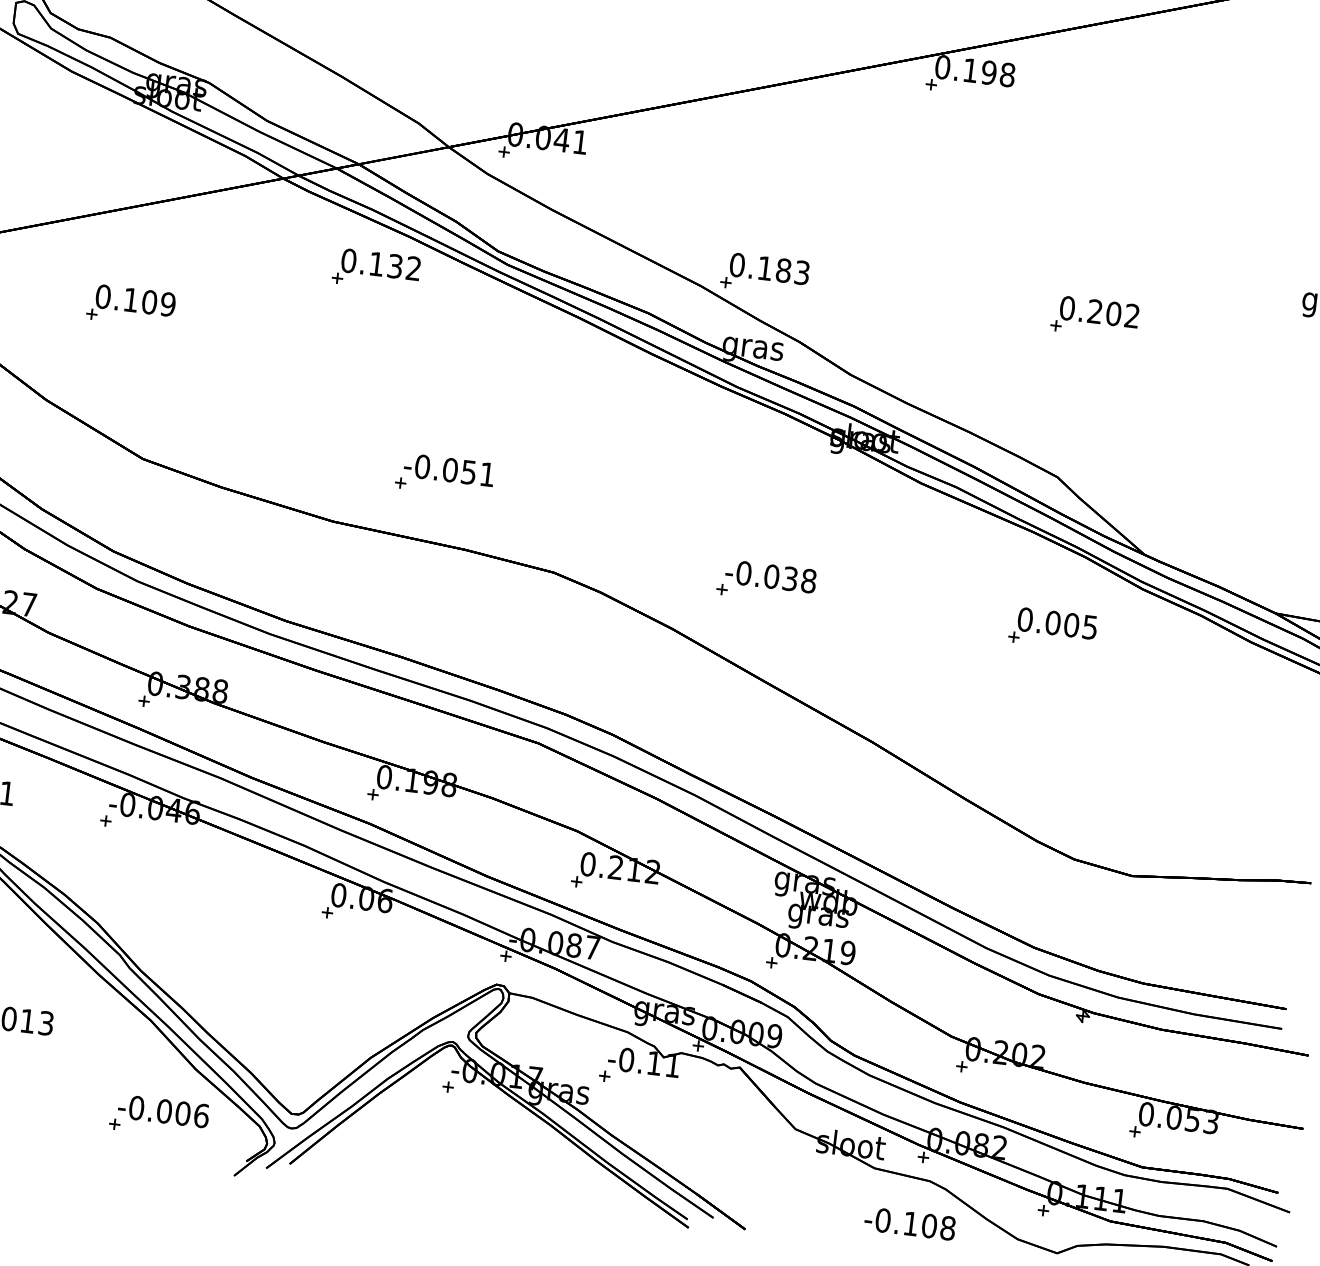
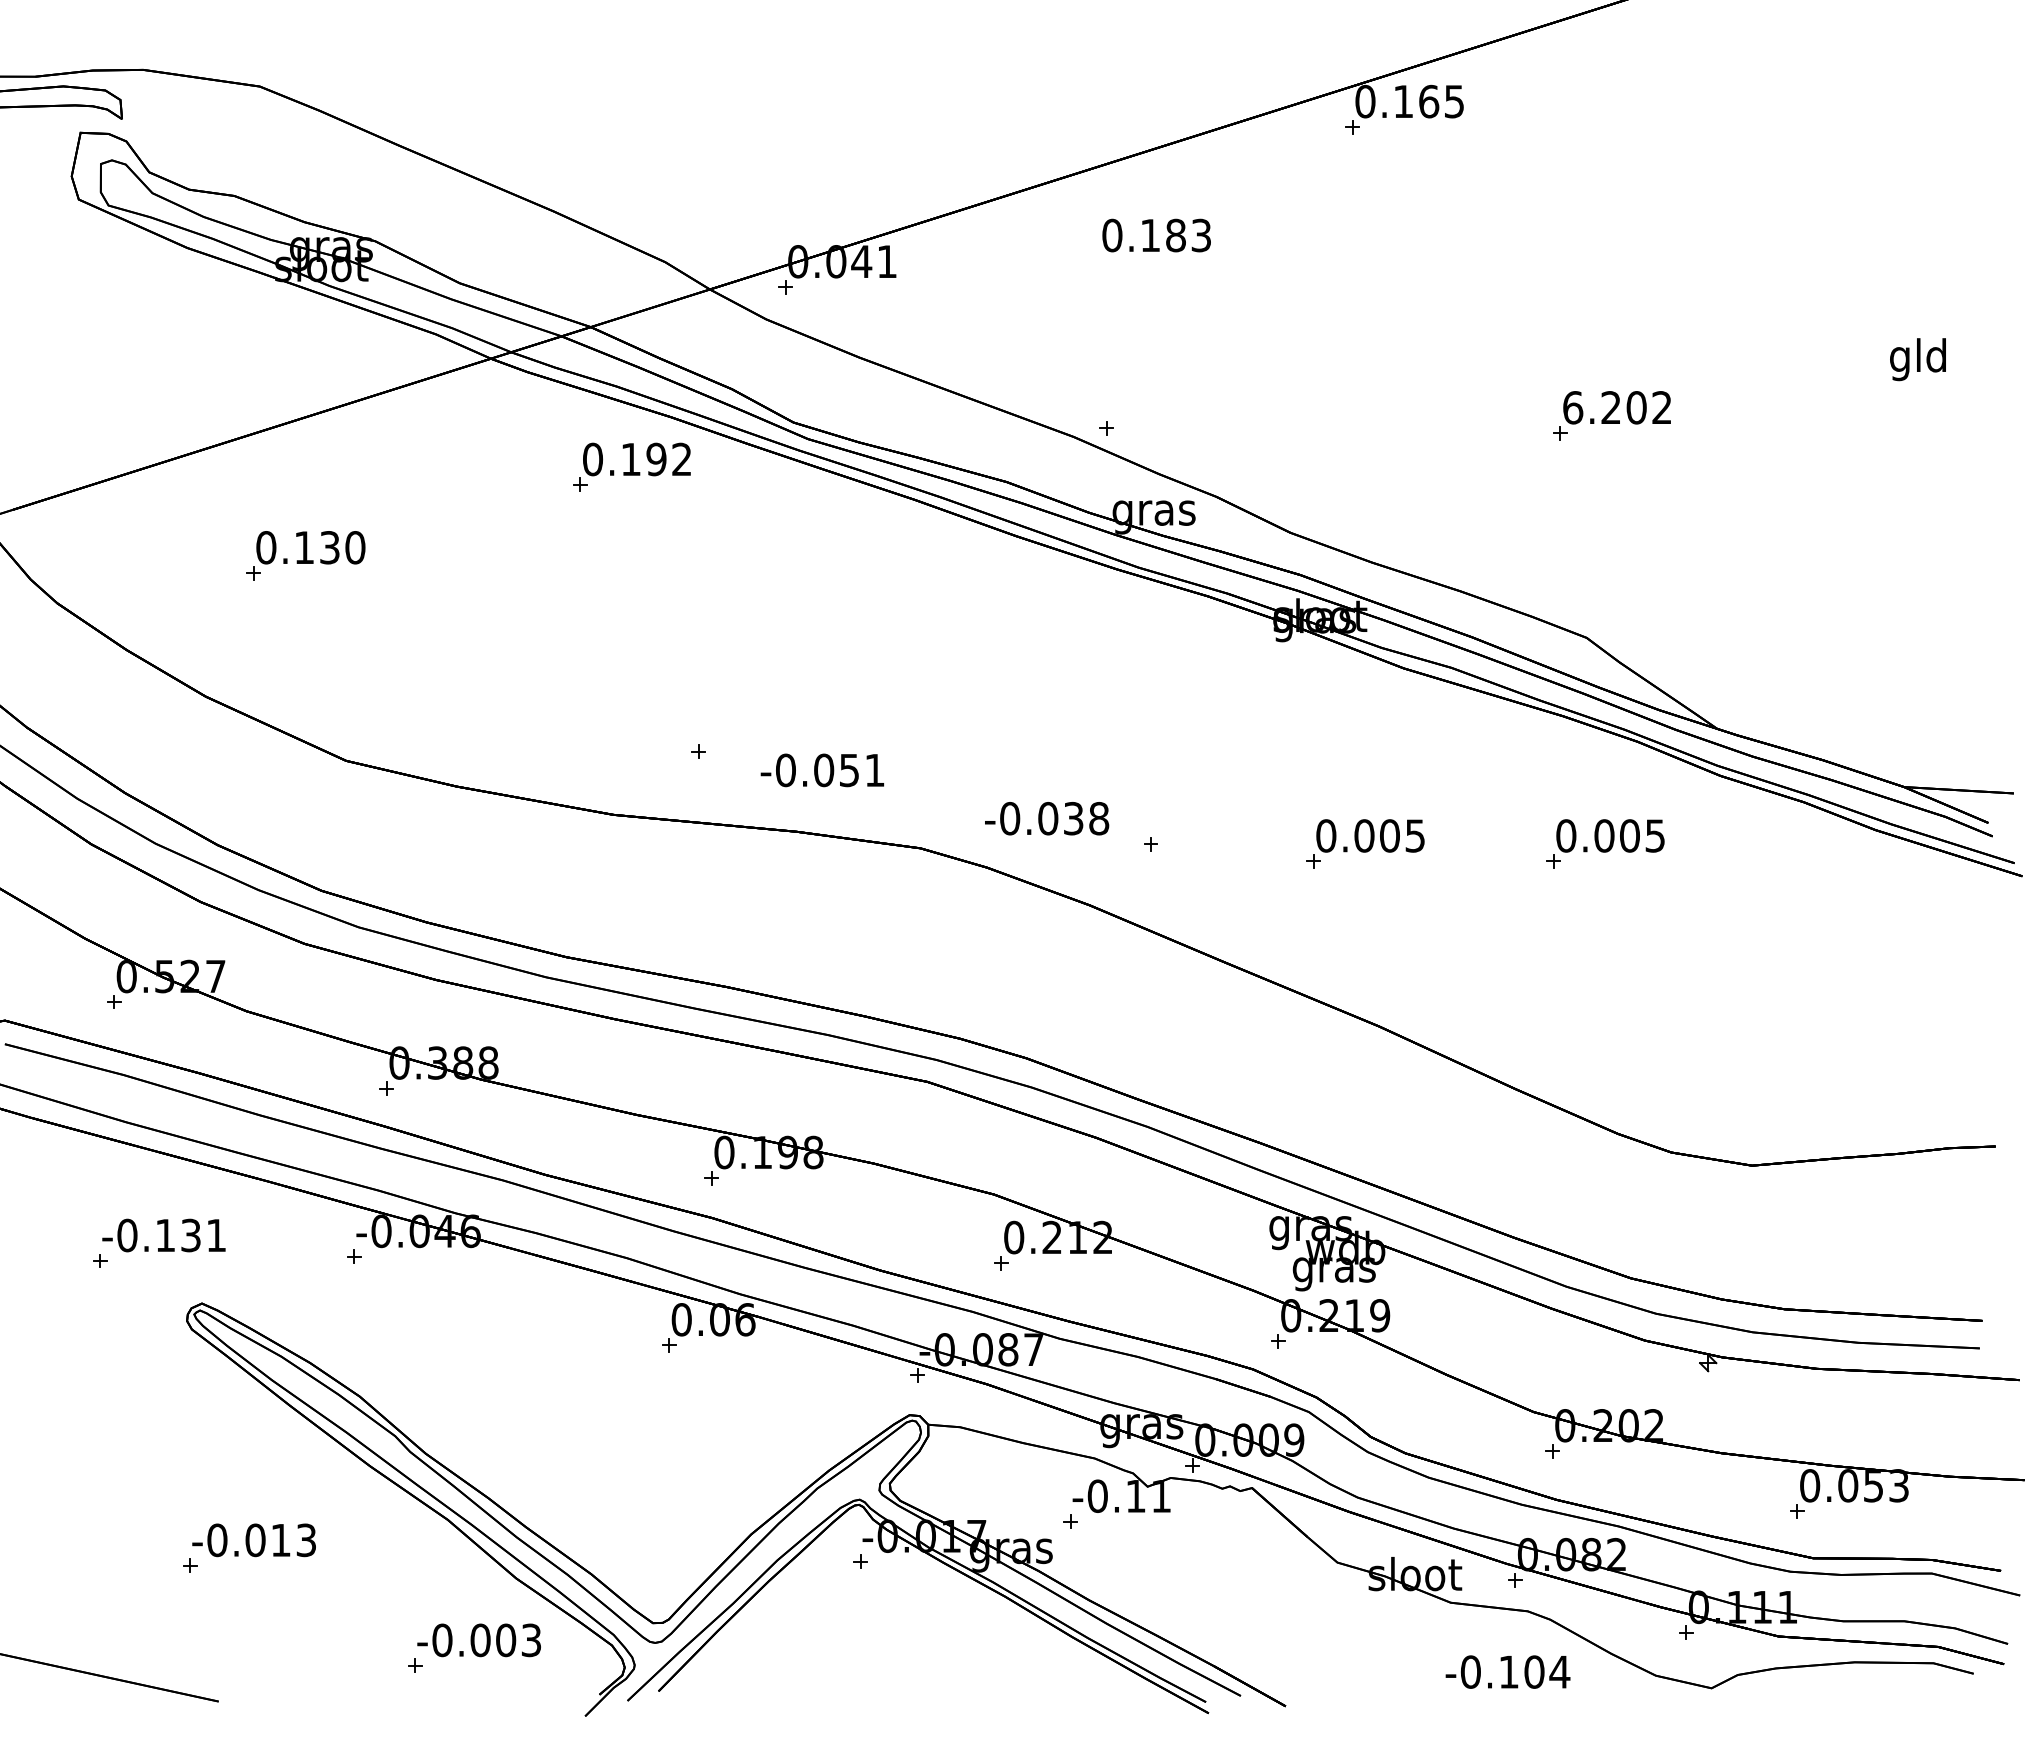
text: (998, 73) -> (1441, 101), 0.198 -> 0.165
text: (395, 266) -> (656, 459), 0.132 -> 0.192
text: (769, 268) -> (1156, 235), moved
text: (158, 303) -> (342, 547), 0.109 -> 0.130
text: (1067, 308) -> (1573, 407), 0.202 -> 6.202
text: (448, 470) -> (821, 770), moved
text: (771, 576) -> (1047, 818), moved
part: (878, 607) -> (1365, 843), added
text: (201, 1115) -> (531, 1640), -0.006 -> -0.003
text: (947, 1227) -> (1559, 1671), -0.108 -> -0.104

